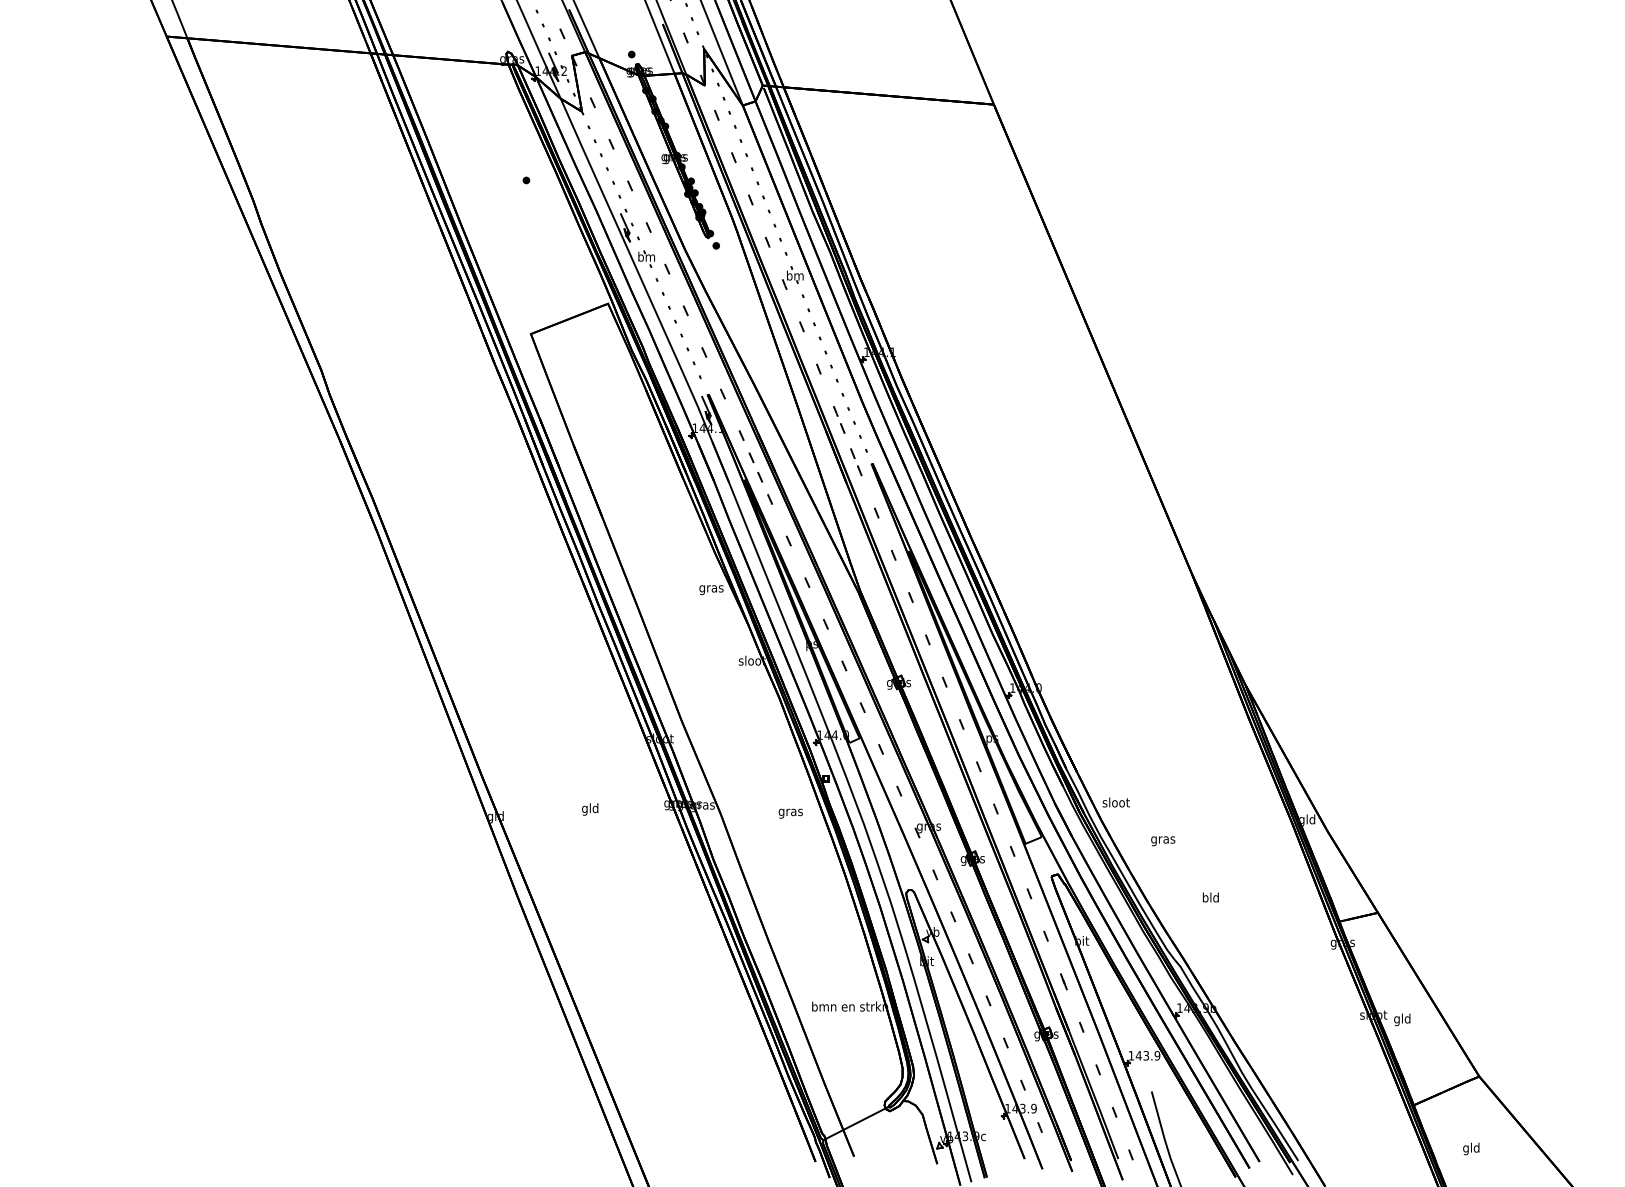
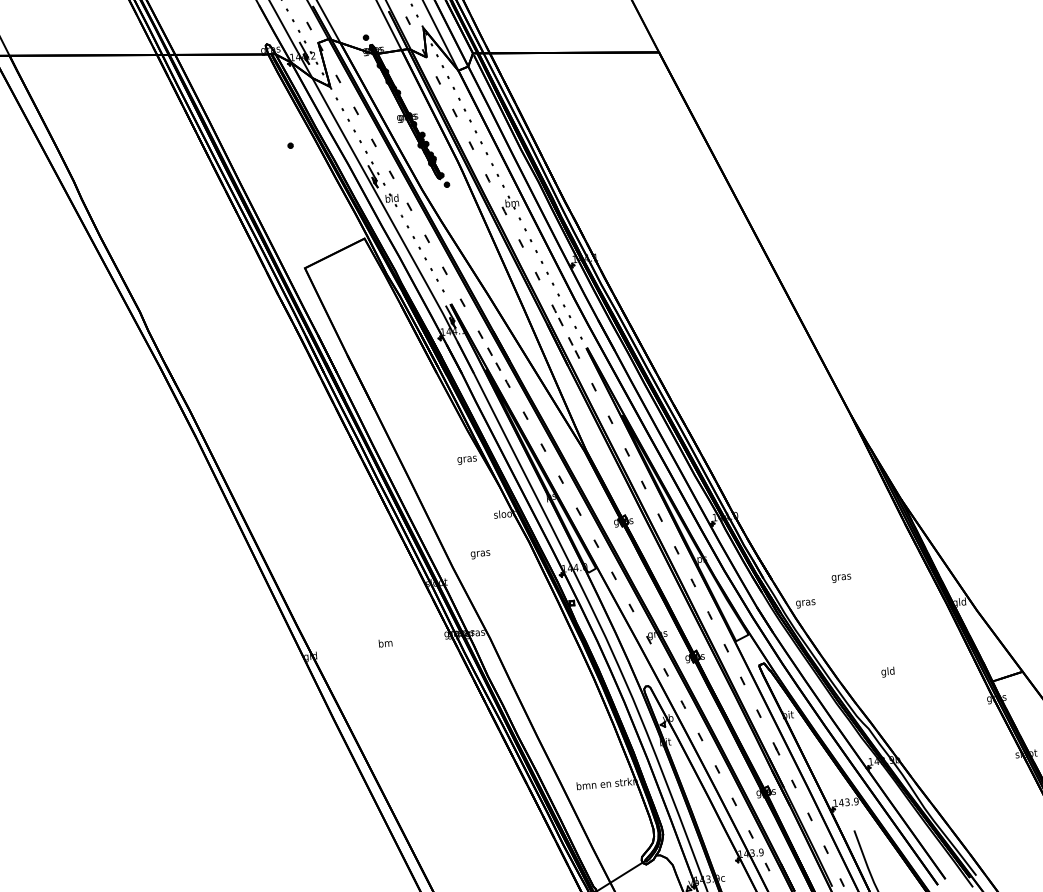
text: (646, 256) -> (391, 198), bm -> bld
text: (1115, 803) -> (805, 602), sloot -> gras
text: (590, 809) -> (385, 644), gld -> bm
text: (790, 813) -> (480, 554), moved
text: (1163, 841) -> (841, 578), moved
text: (1205, 898) -> (883, 672), bld -> gld

